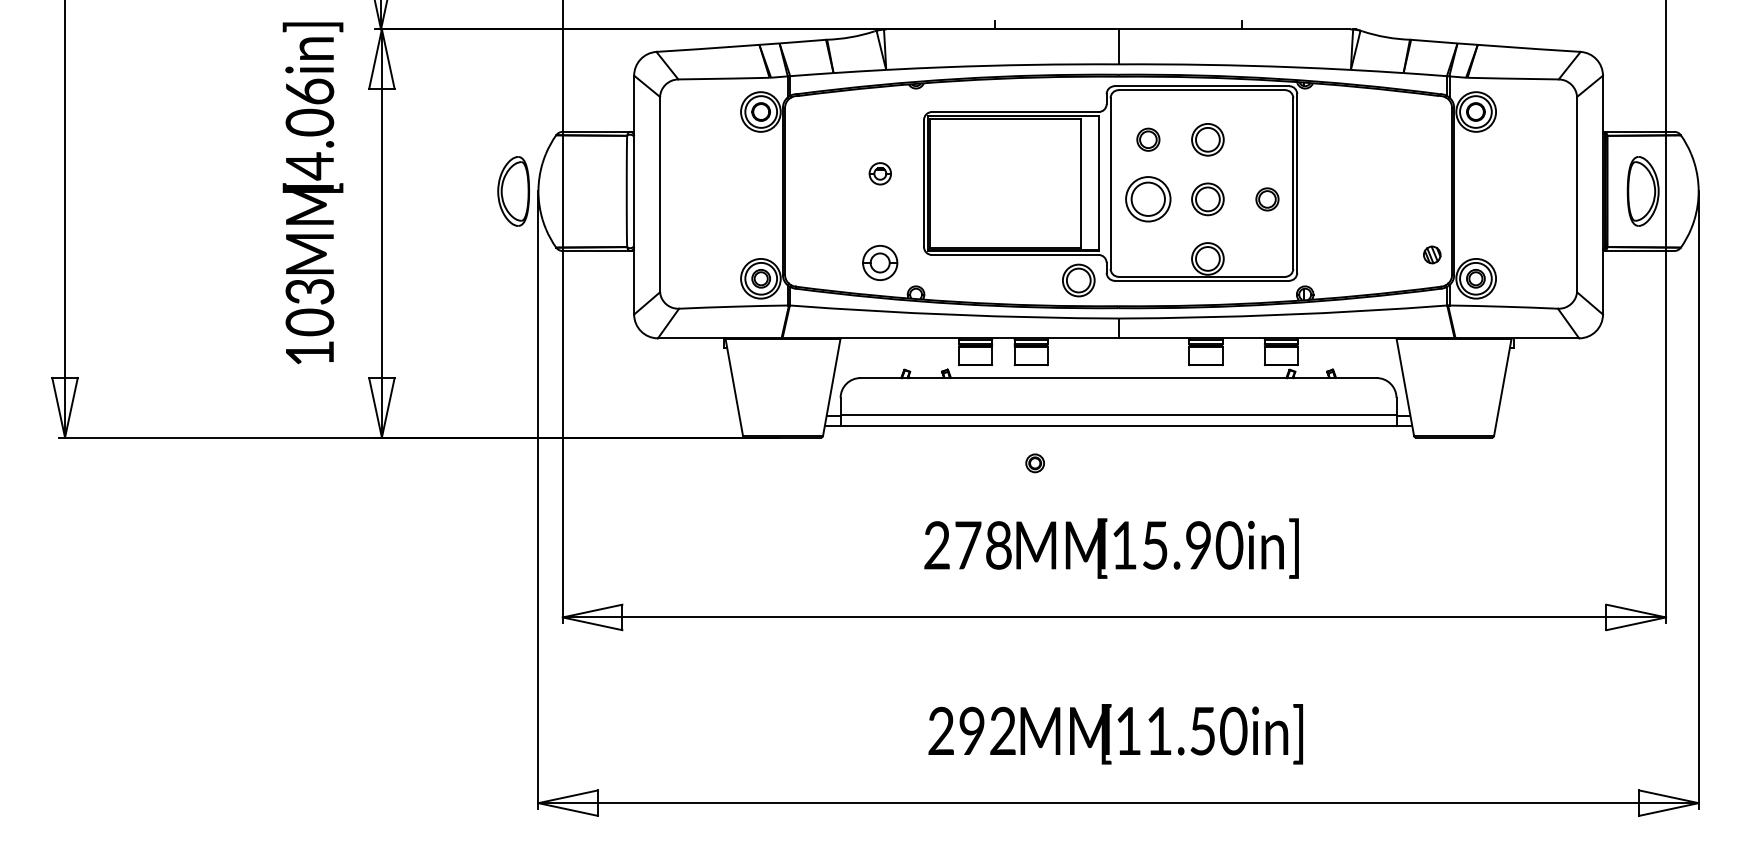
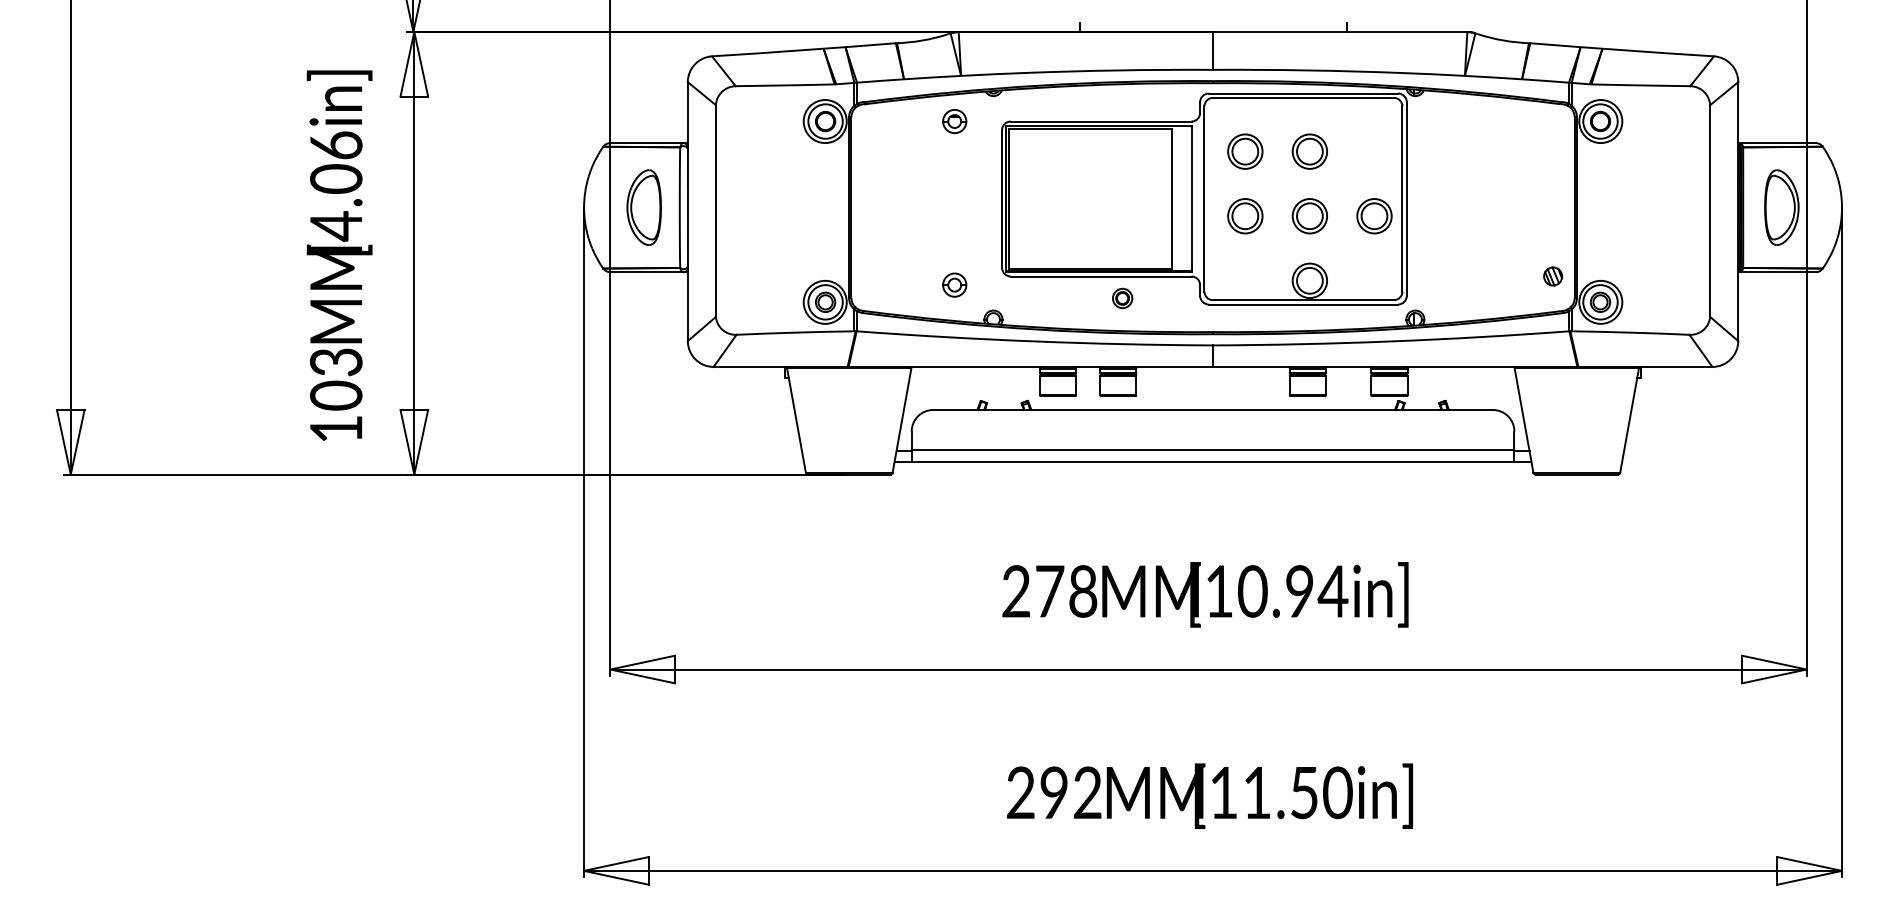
part: (1148, 139) -> (1245, 151), size x1.43
part: (880, 173) -> (954, 121), moved
part: (513, 191) -> (643, 207), moved
text: (312, 193) -> (339, 255), moved
part: (1148, 199) -> (1245, 216), size x0.71
part: (1267, 199) -> (1374, 216), size x1.43
part: (880, 262) -> (954, 284), size x0.62
part: (1078, 280) -> (1169, 304), removed
part: (1035, 463) -> (1122, 298), moved
text: (1192, 545) -> (1293, 591), [15.90in] -> [10.94in]

